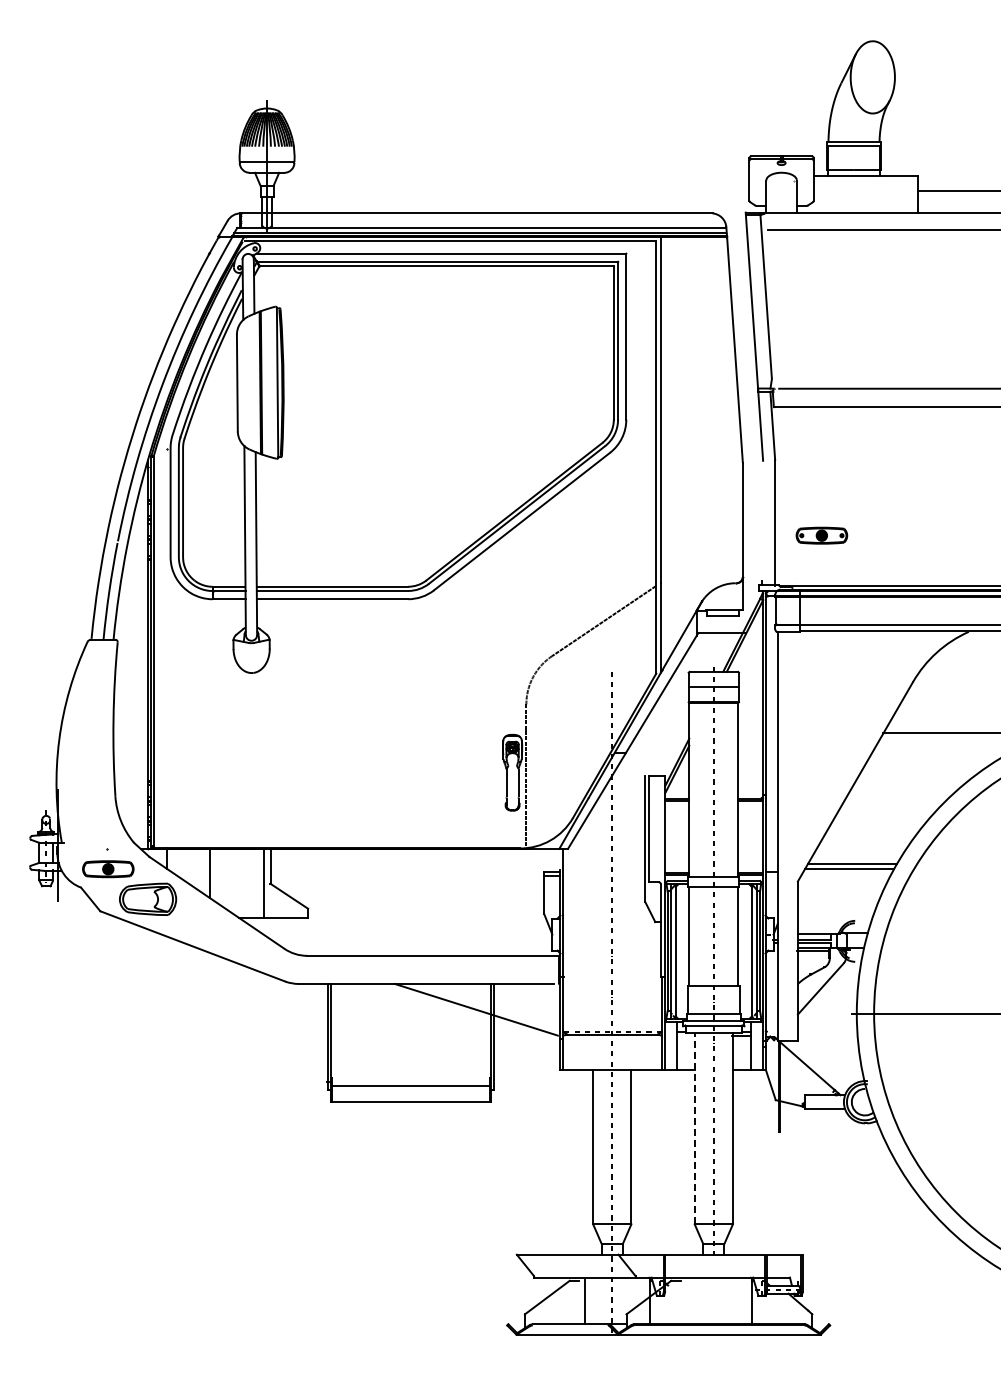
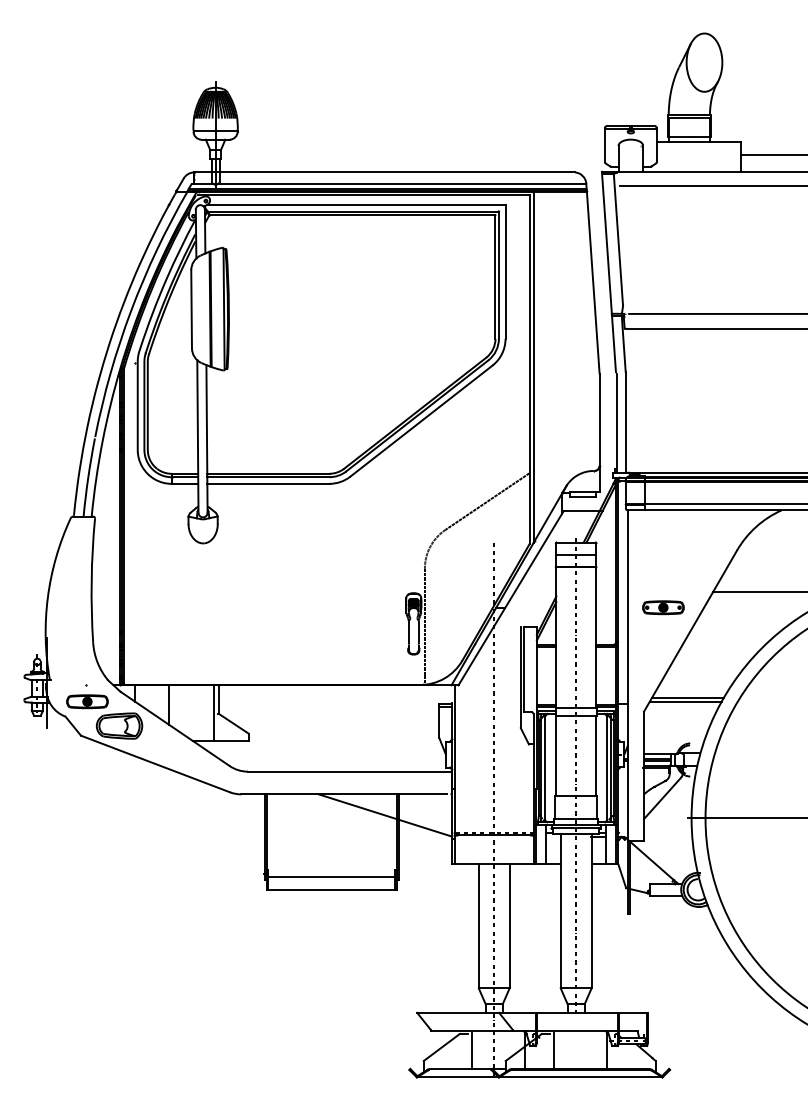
line: (764, 523) -> (617, 422), added
part: (821, 535) -> (663, 607), moved
line: (694, 1128) -> (560, 911), dashed -> solid
line: (686, 1301) -> (554, 1050), added

